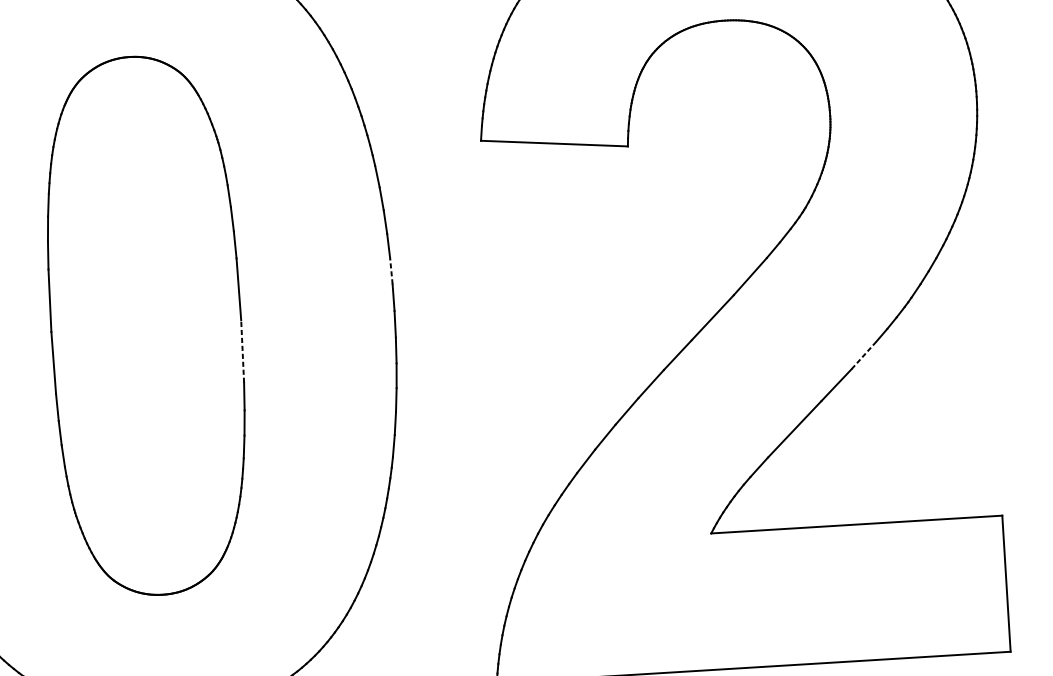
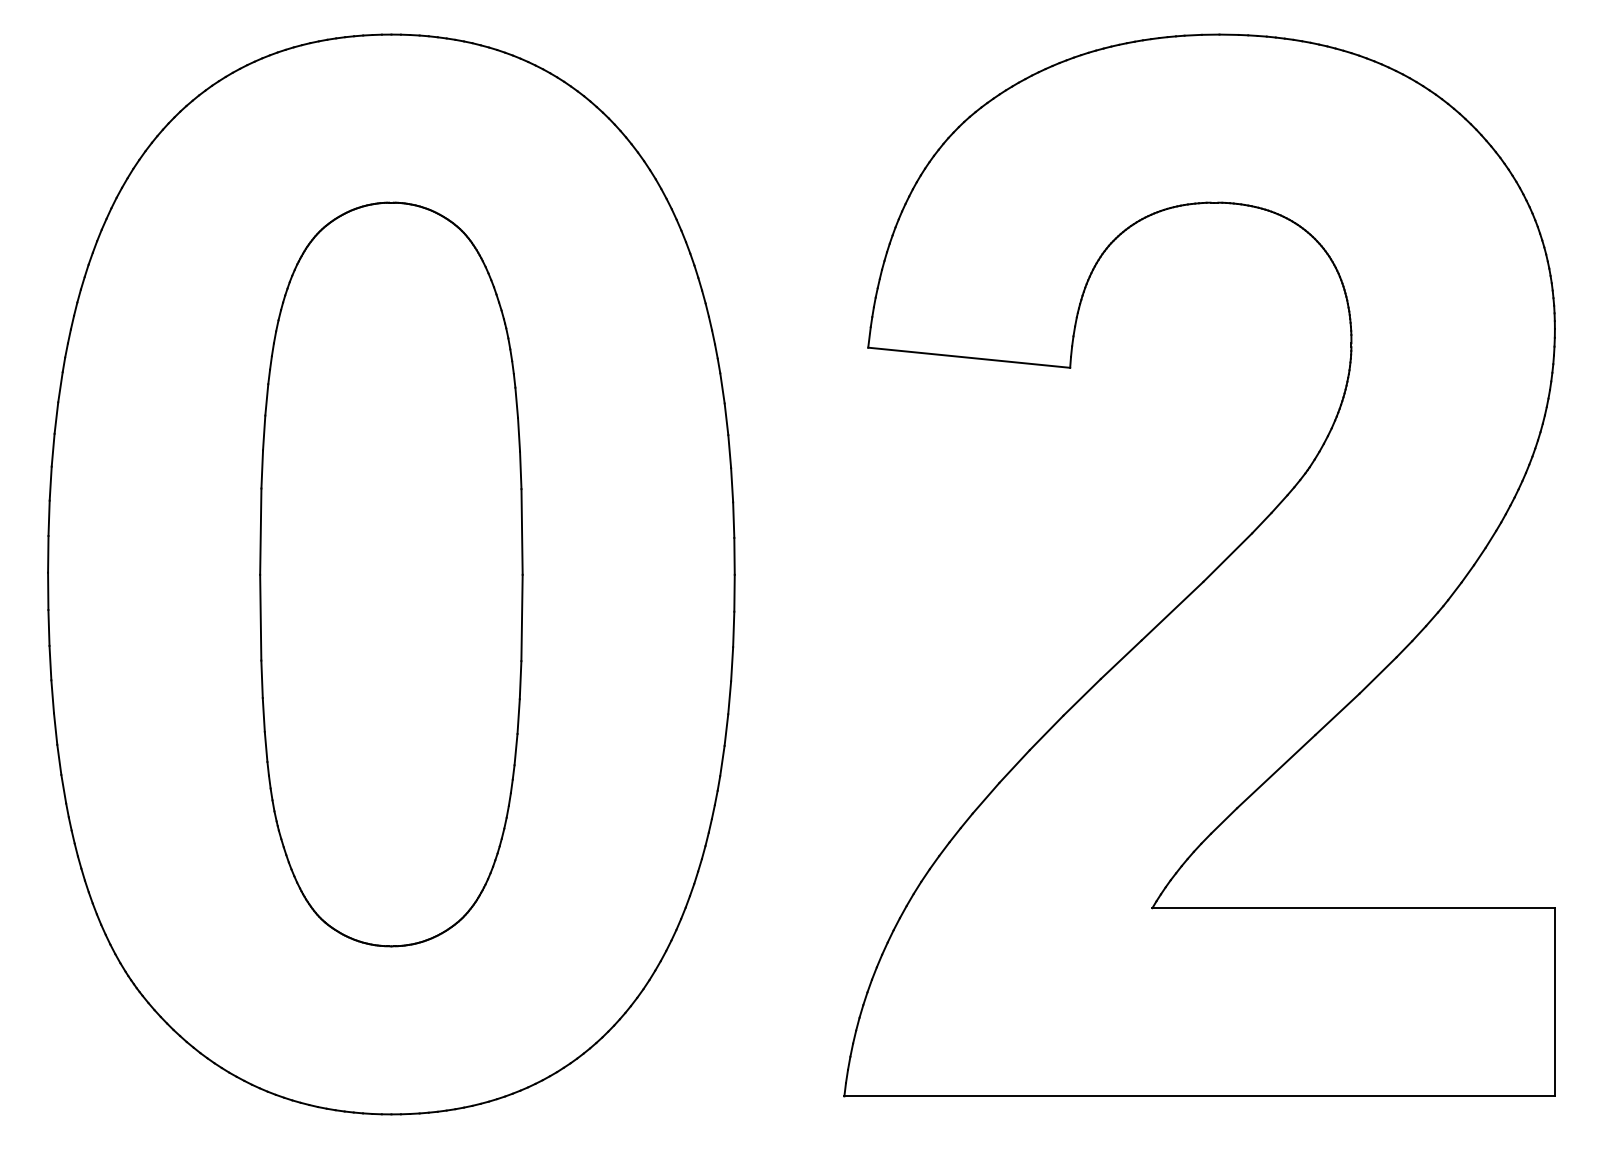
line: (391, 271) -> (733, 520), dashed -> solid
line: (242, 351) -> (522, 617), dashed -> solid
line: (864, 355) -> (1378, 675), dashed -> solid

